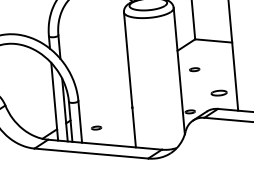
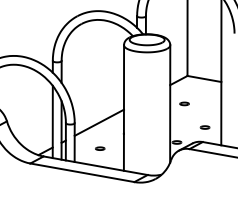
part: (218, 93) -> (204, 127), size x0.62
line: (103, 97) -> (98, 122), added
part: (96, 127) -> (100, 148), moved

